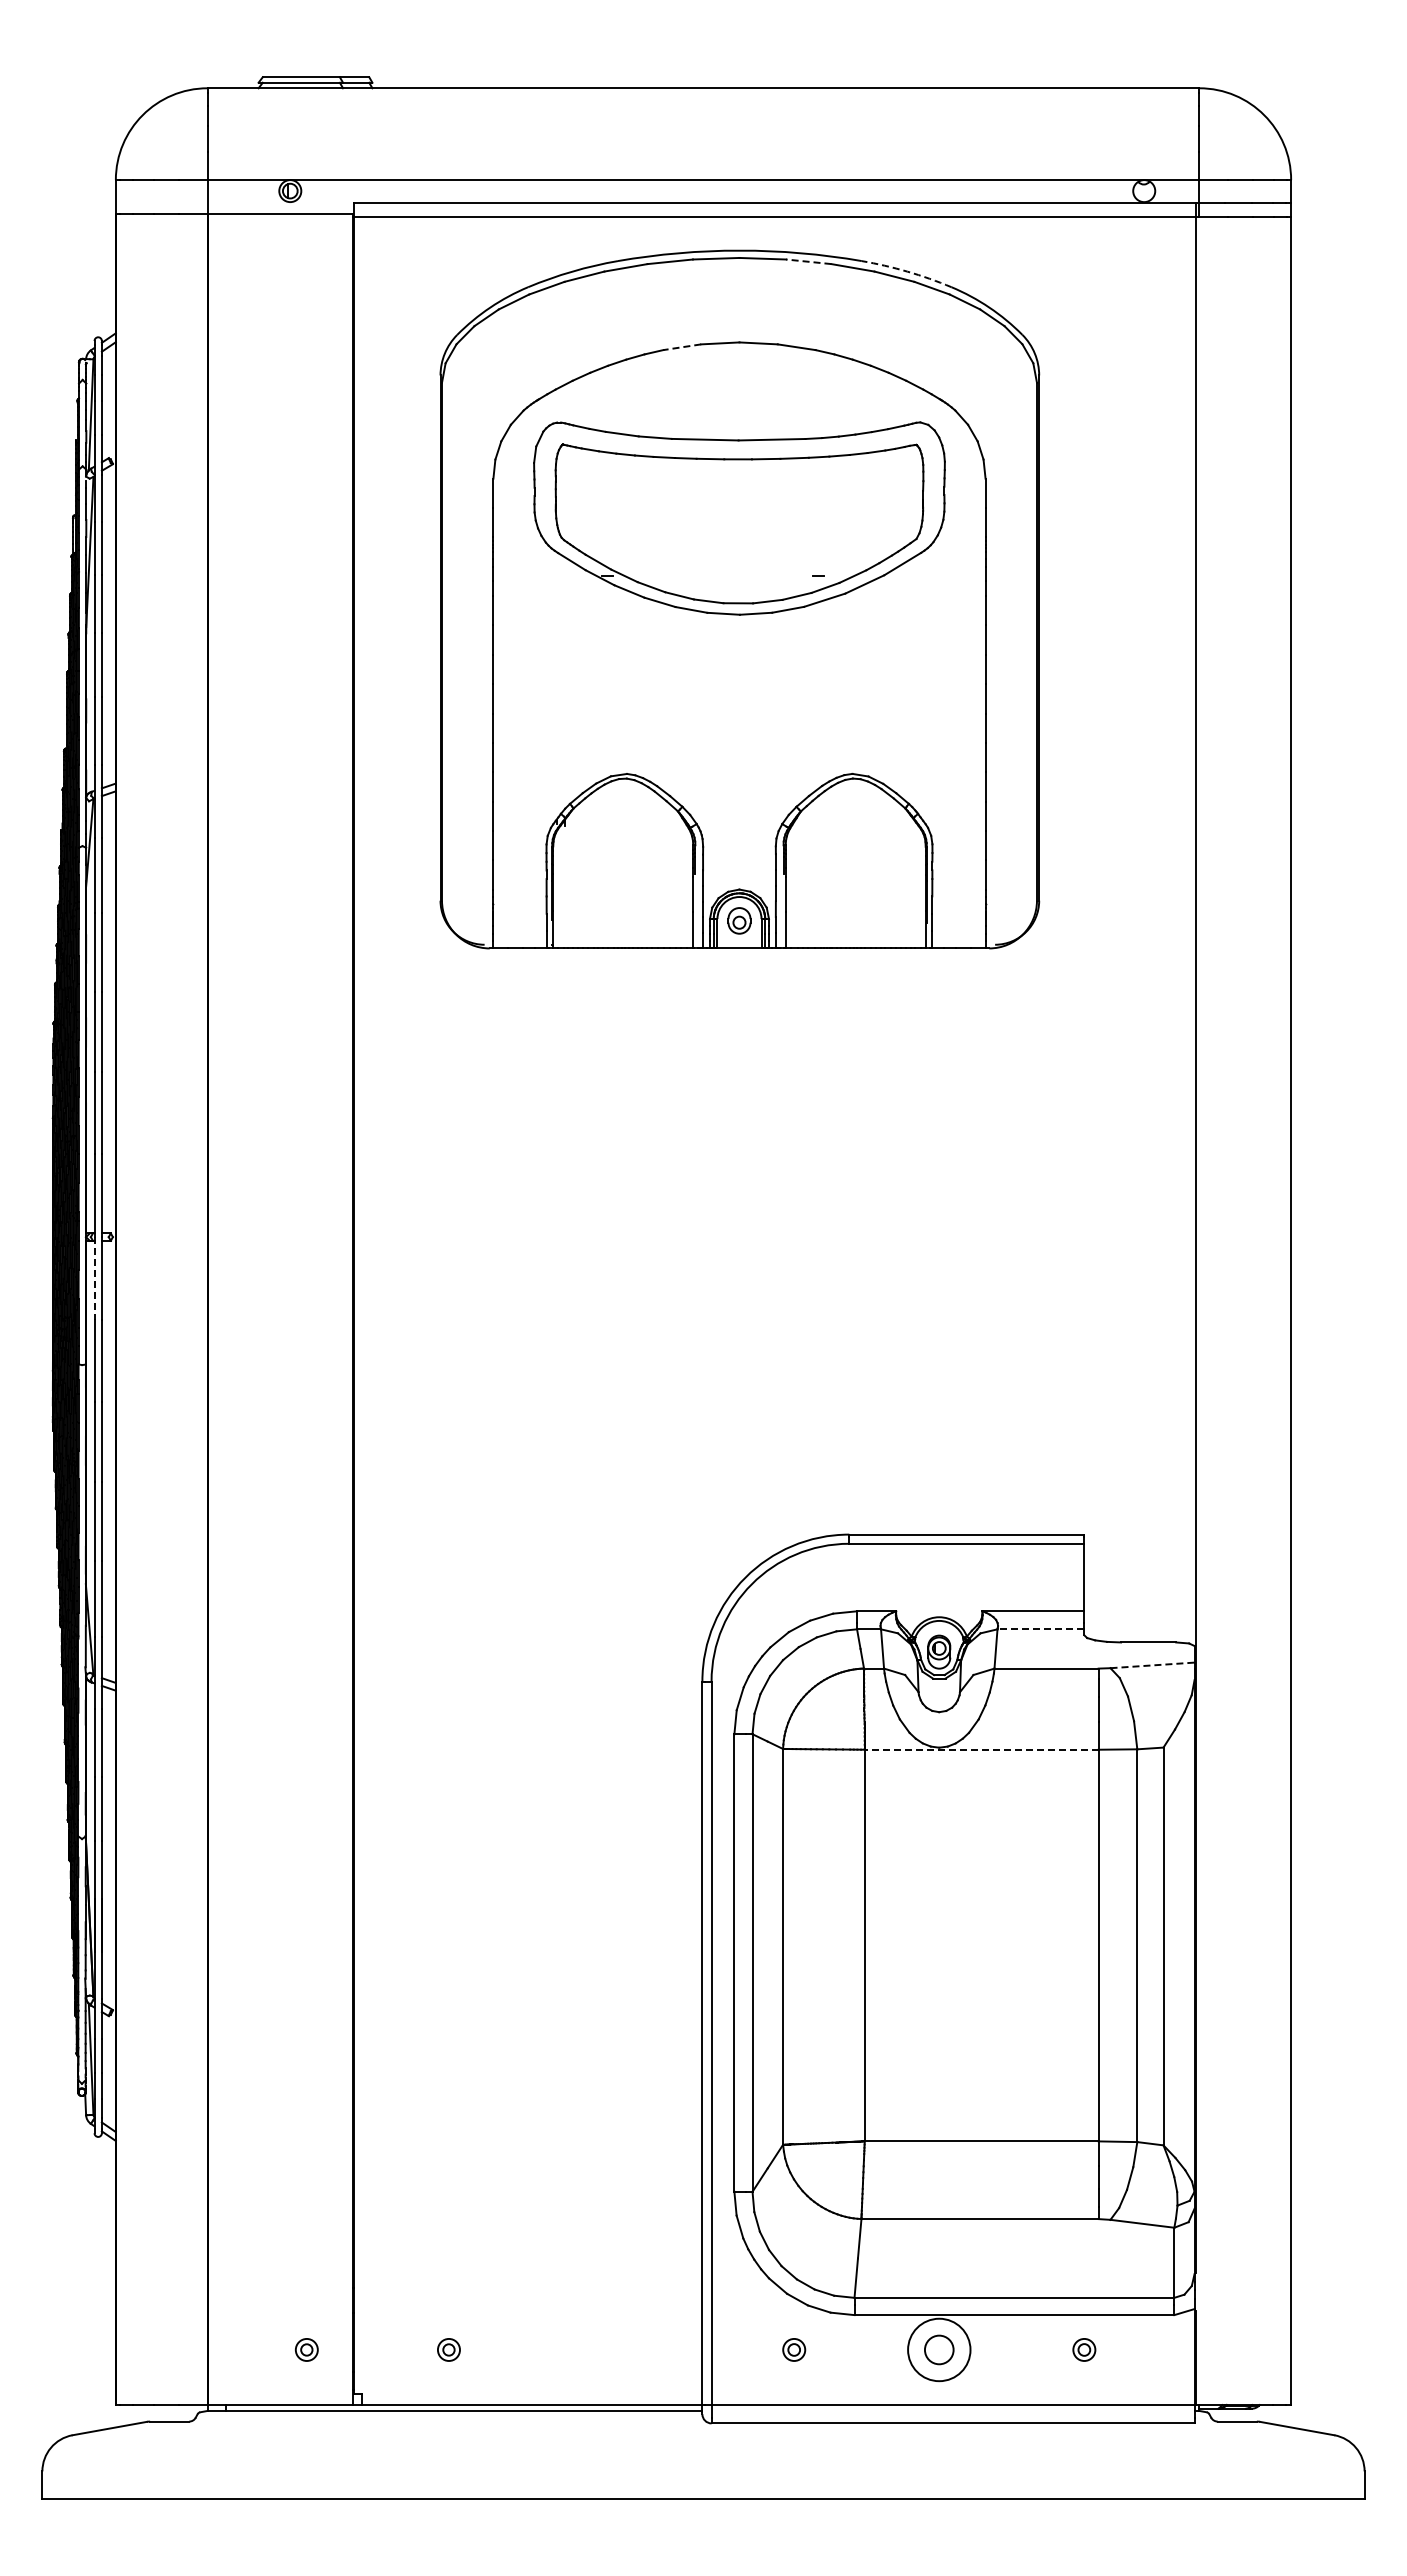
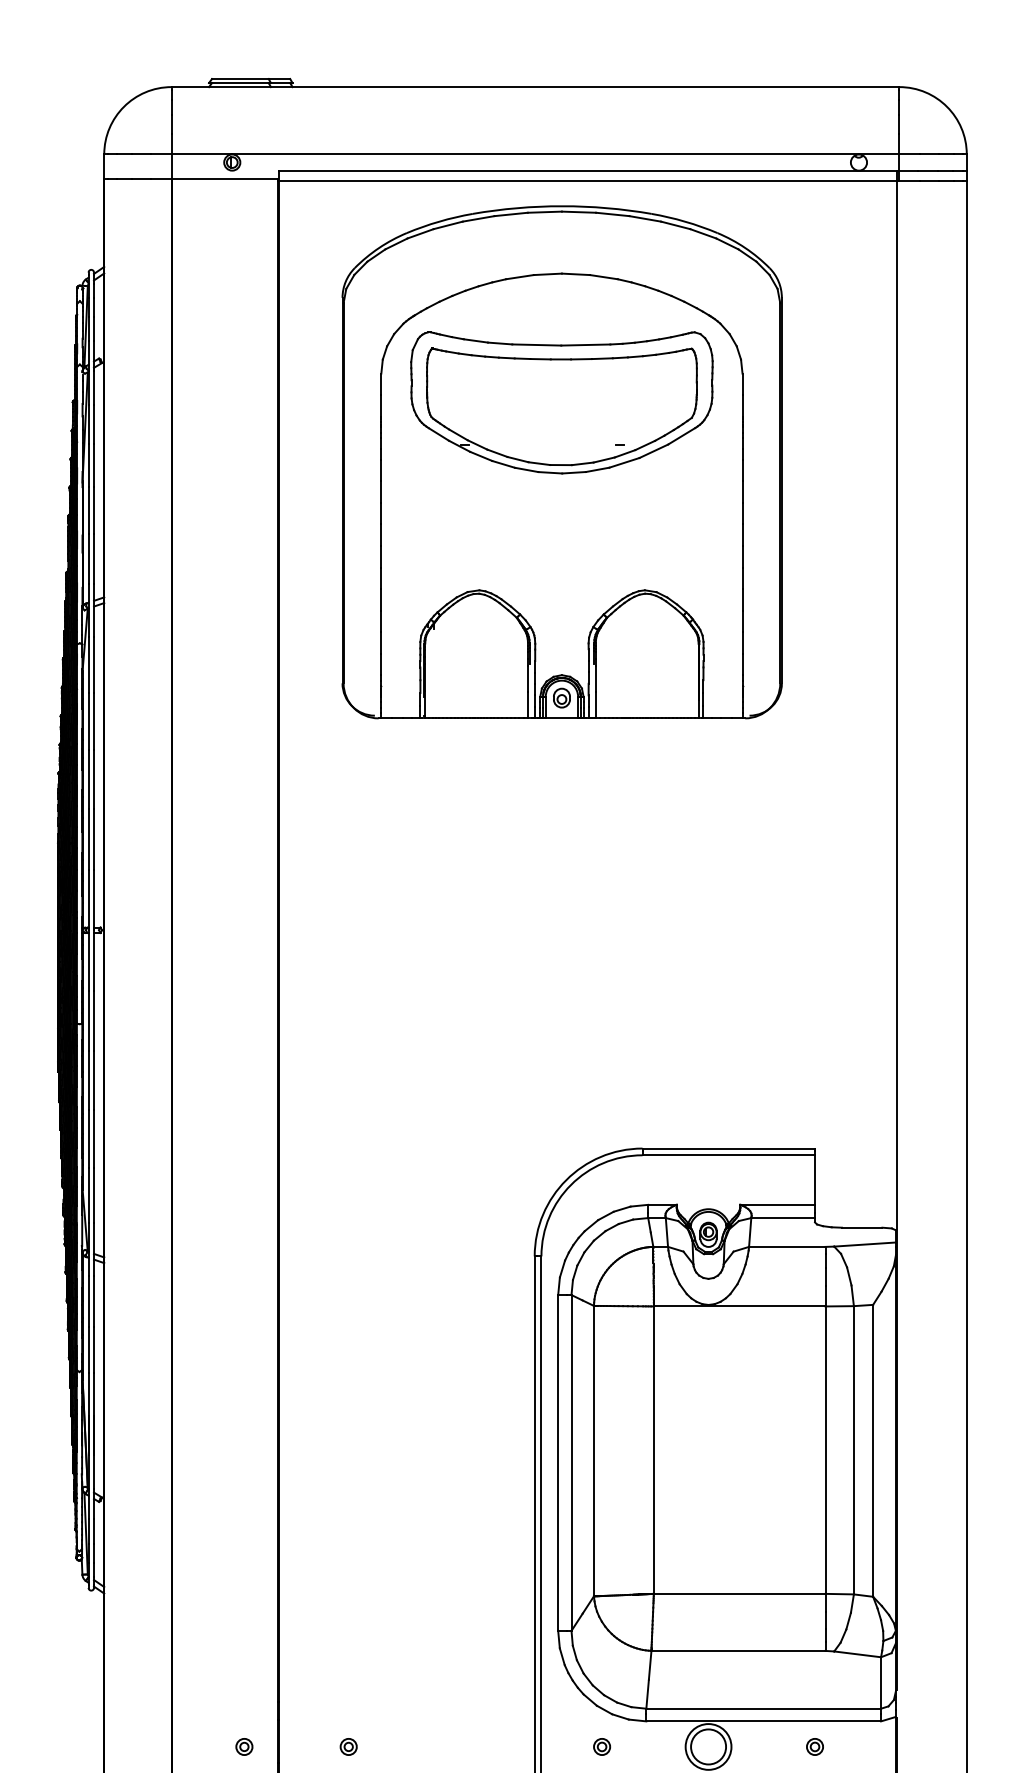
line: (808, 261) -> (612, 214), dashed -> solid
arc: (907, 271) -> (685, 221), dashed -> solid
line: (681, 347) -> (519, 277), dashed -> solid
line: (94, 1278) -> (88, 960), dashed -> solid
line: (1040, 1629) -> (782, 1218), dashed -> solid
line: (1153, 1665) -> (865, 1244), dashed -> solid
line: (981, 1749) -> (739, 1306), dashed -> solid
circle: (939, 2349) -> (708, 1746), size x1.67

